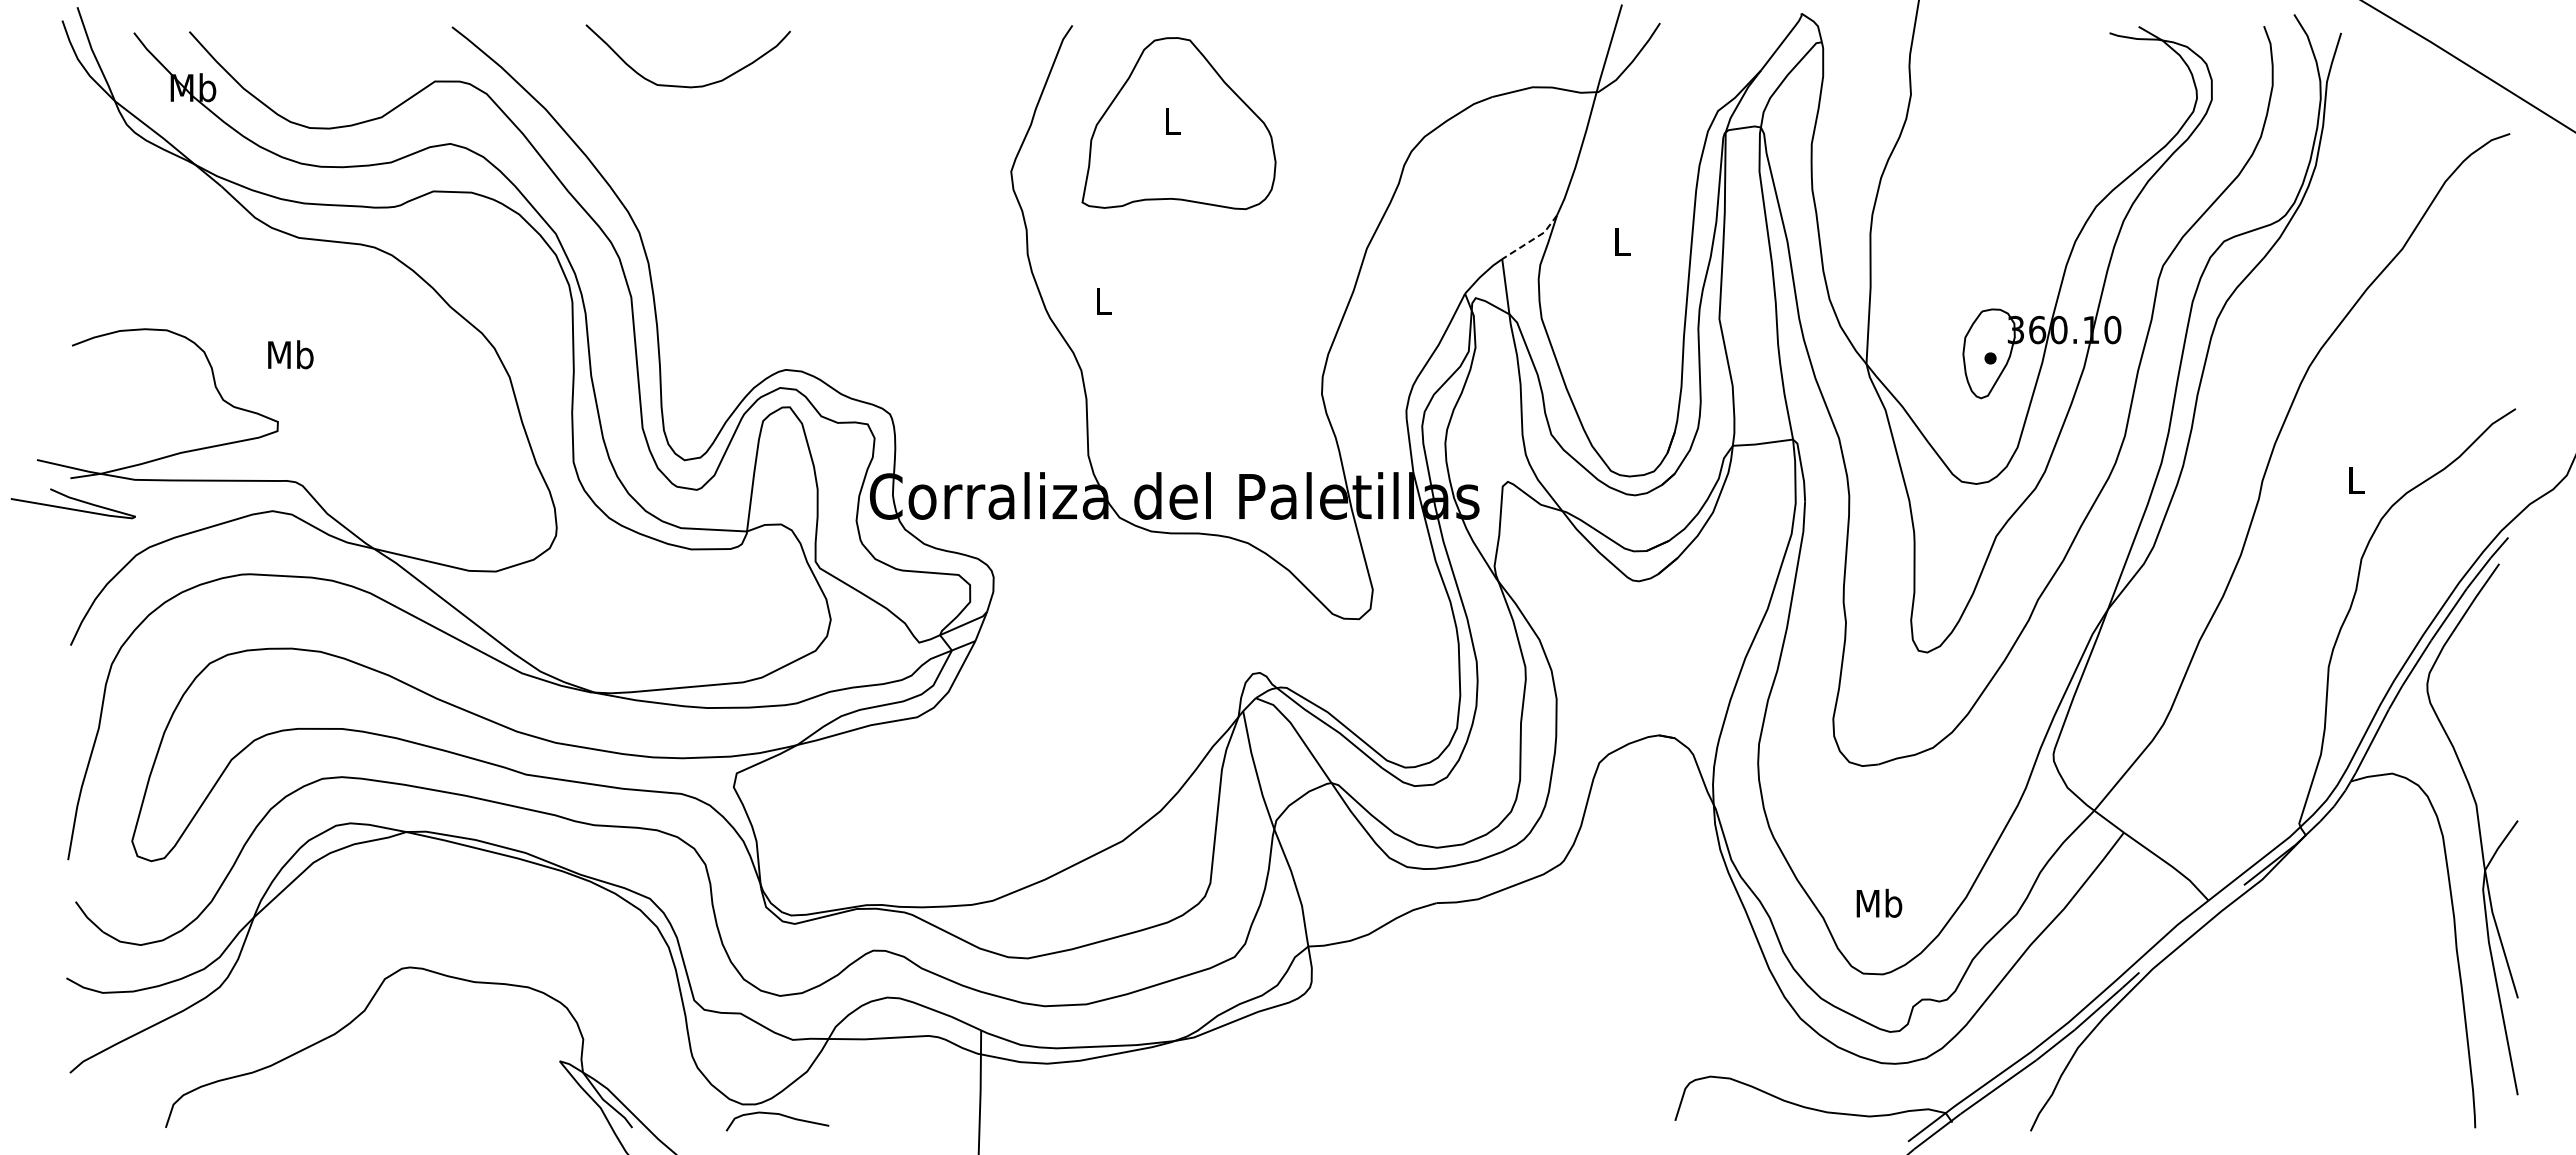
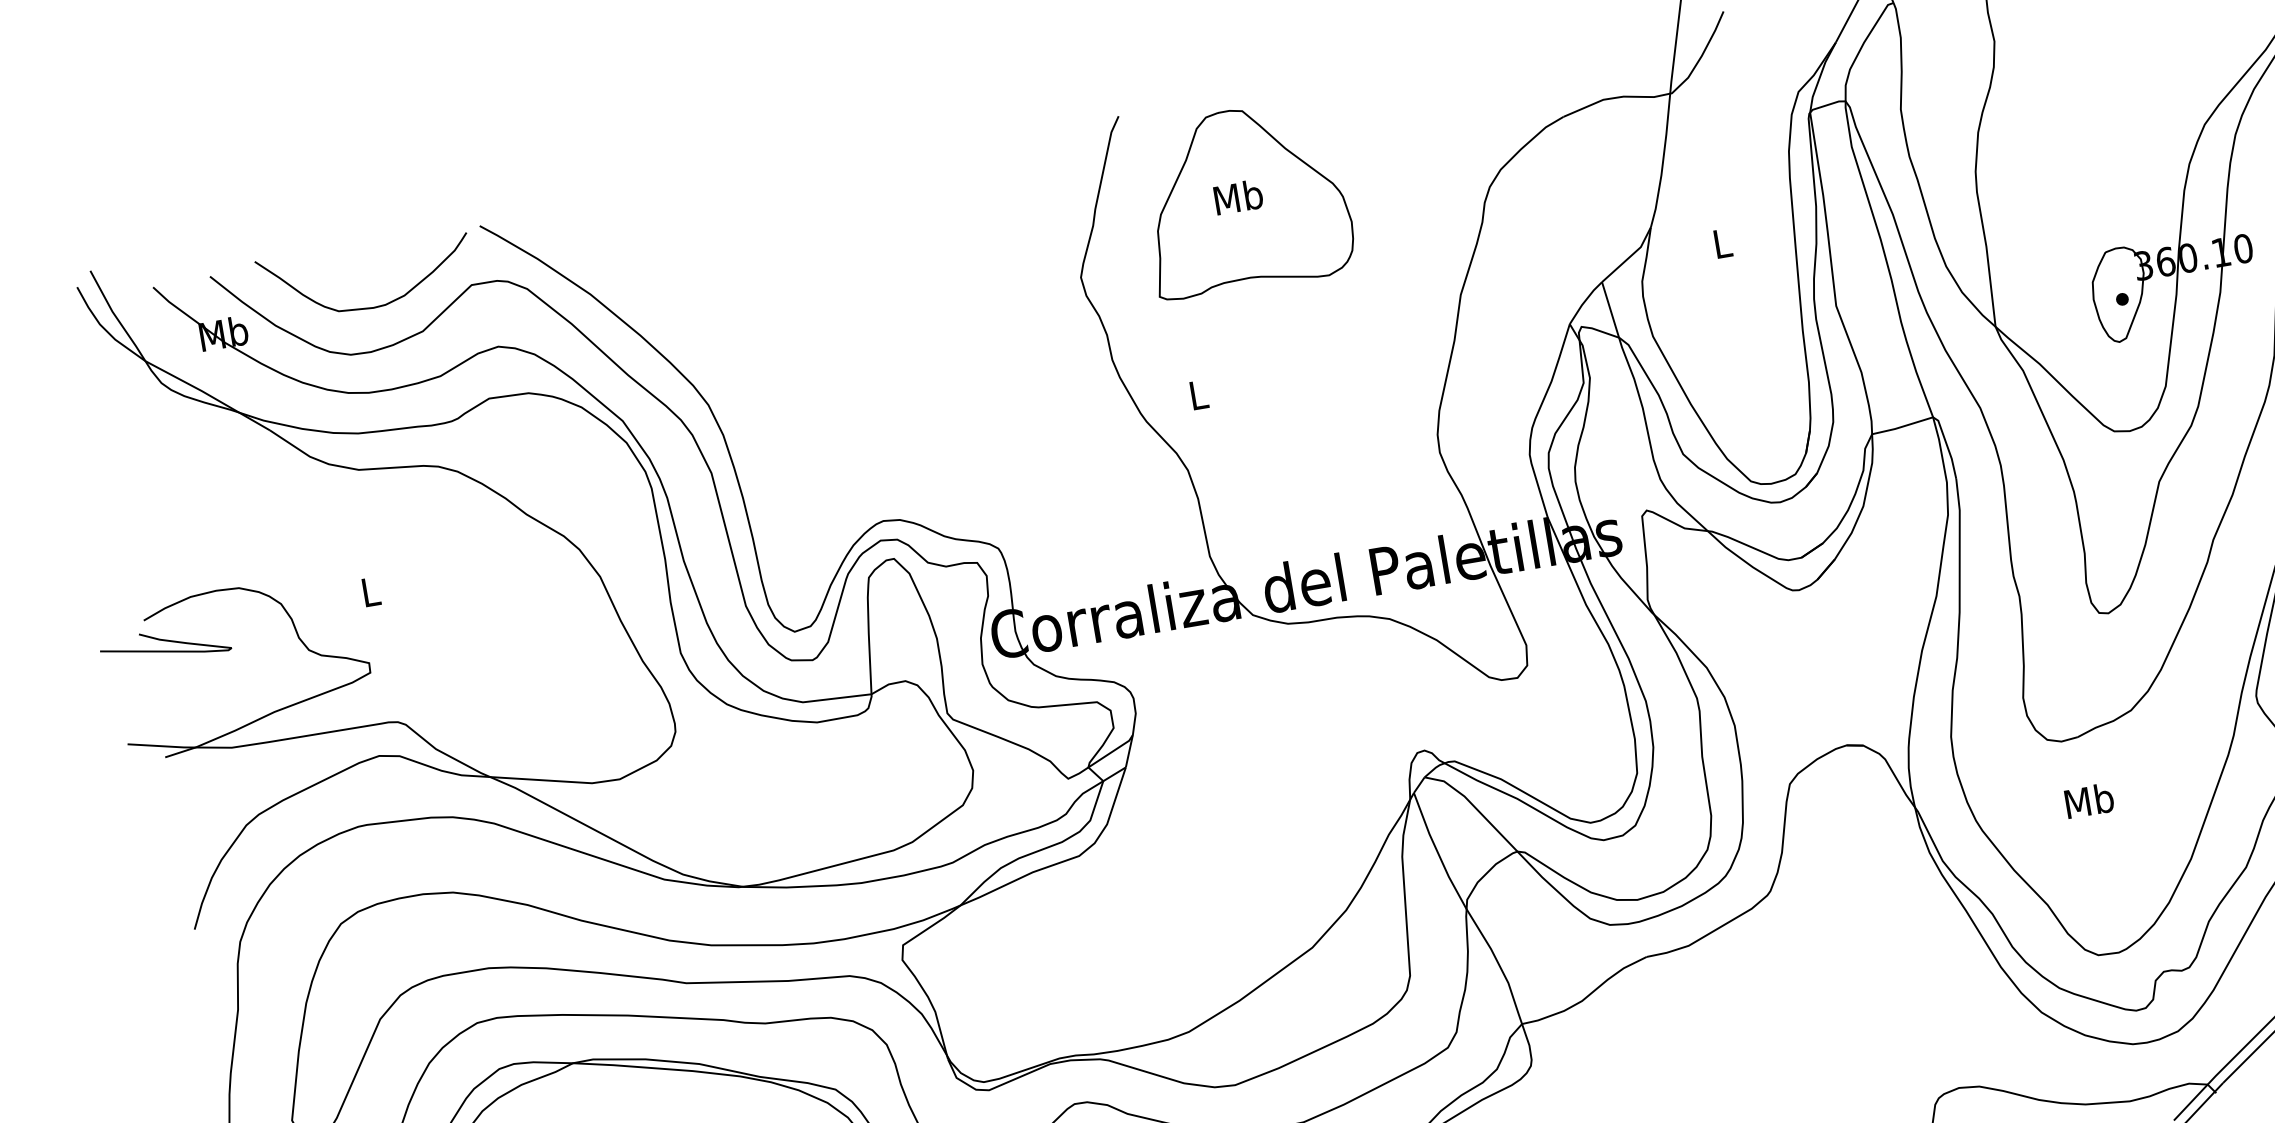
curve: (682, 85) -> (364, 307), moved
text: (1172, 120) -> (1238, 196), L -> Mb
line: (1532, 239) -> (1629, 256), dashed -> solid
text: (290, 354) -> (370, 591), Mb -> L
curve: (72, 499) -> (163, 641), moved
text: (1879, 902) -> (2089, 799), moved

